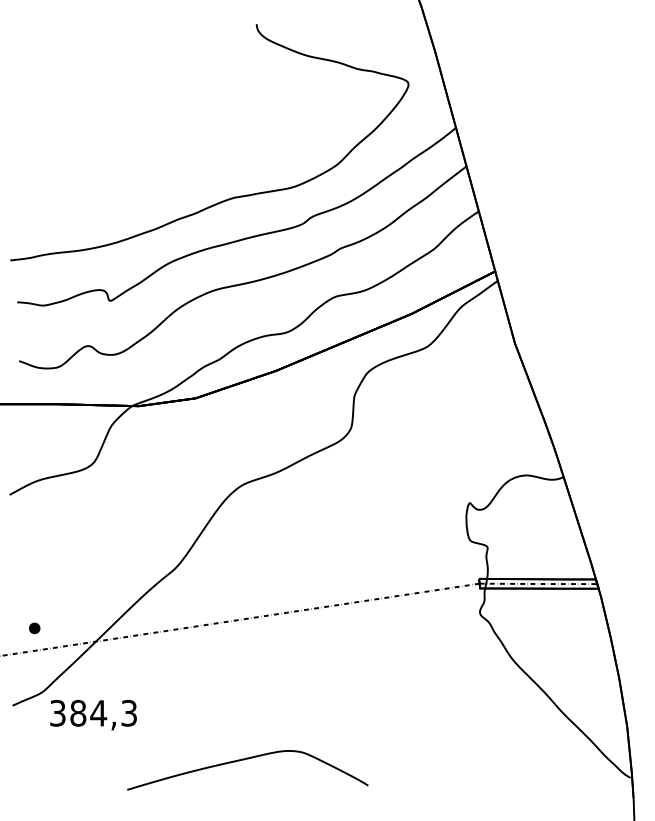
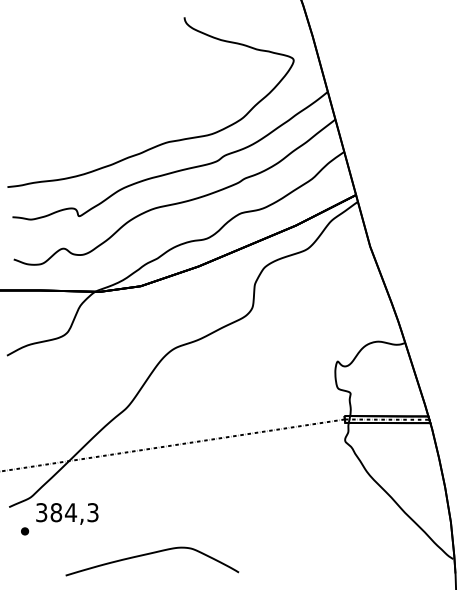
part: (34, 628) -> (24, 531), moved
curve: (244, 760) -> (149, 554), moved

